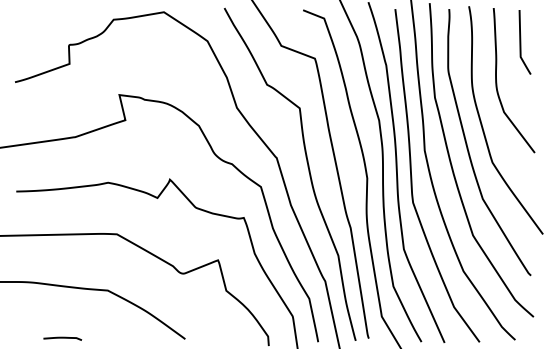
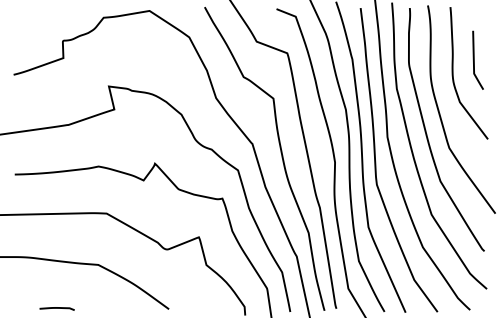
curve: (521, 42) -> (474, 60), moved

